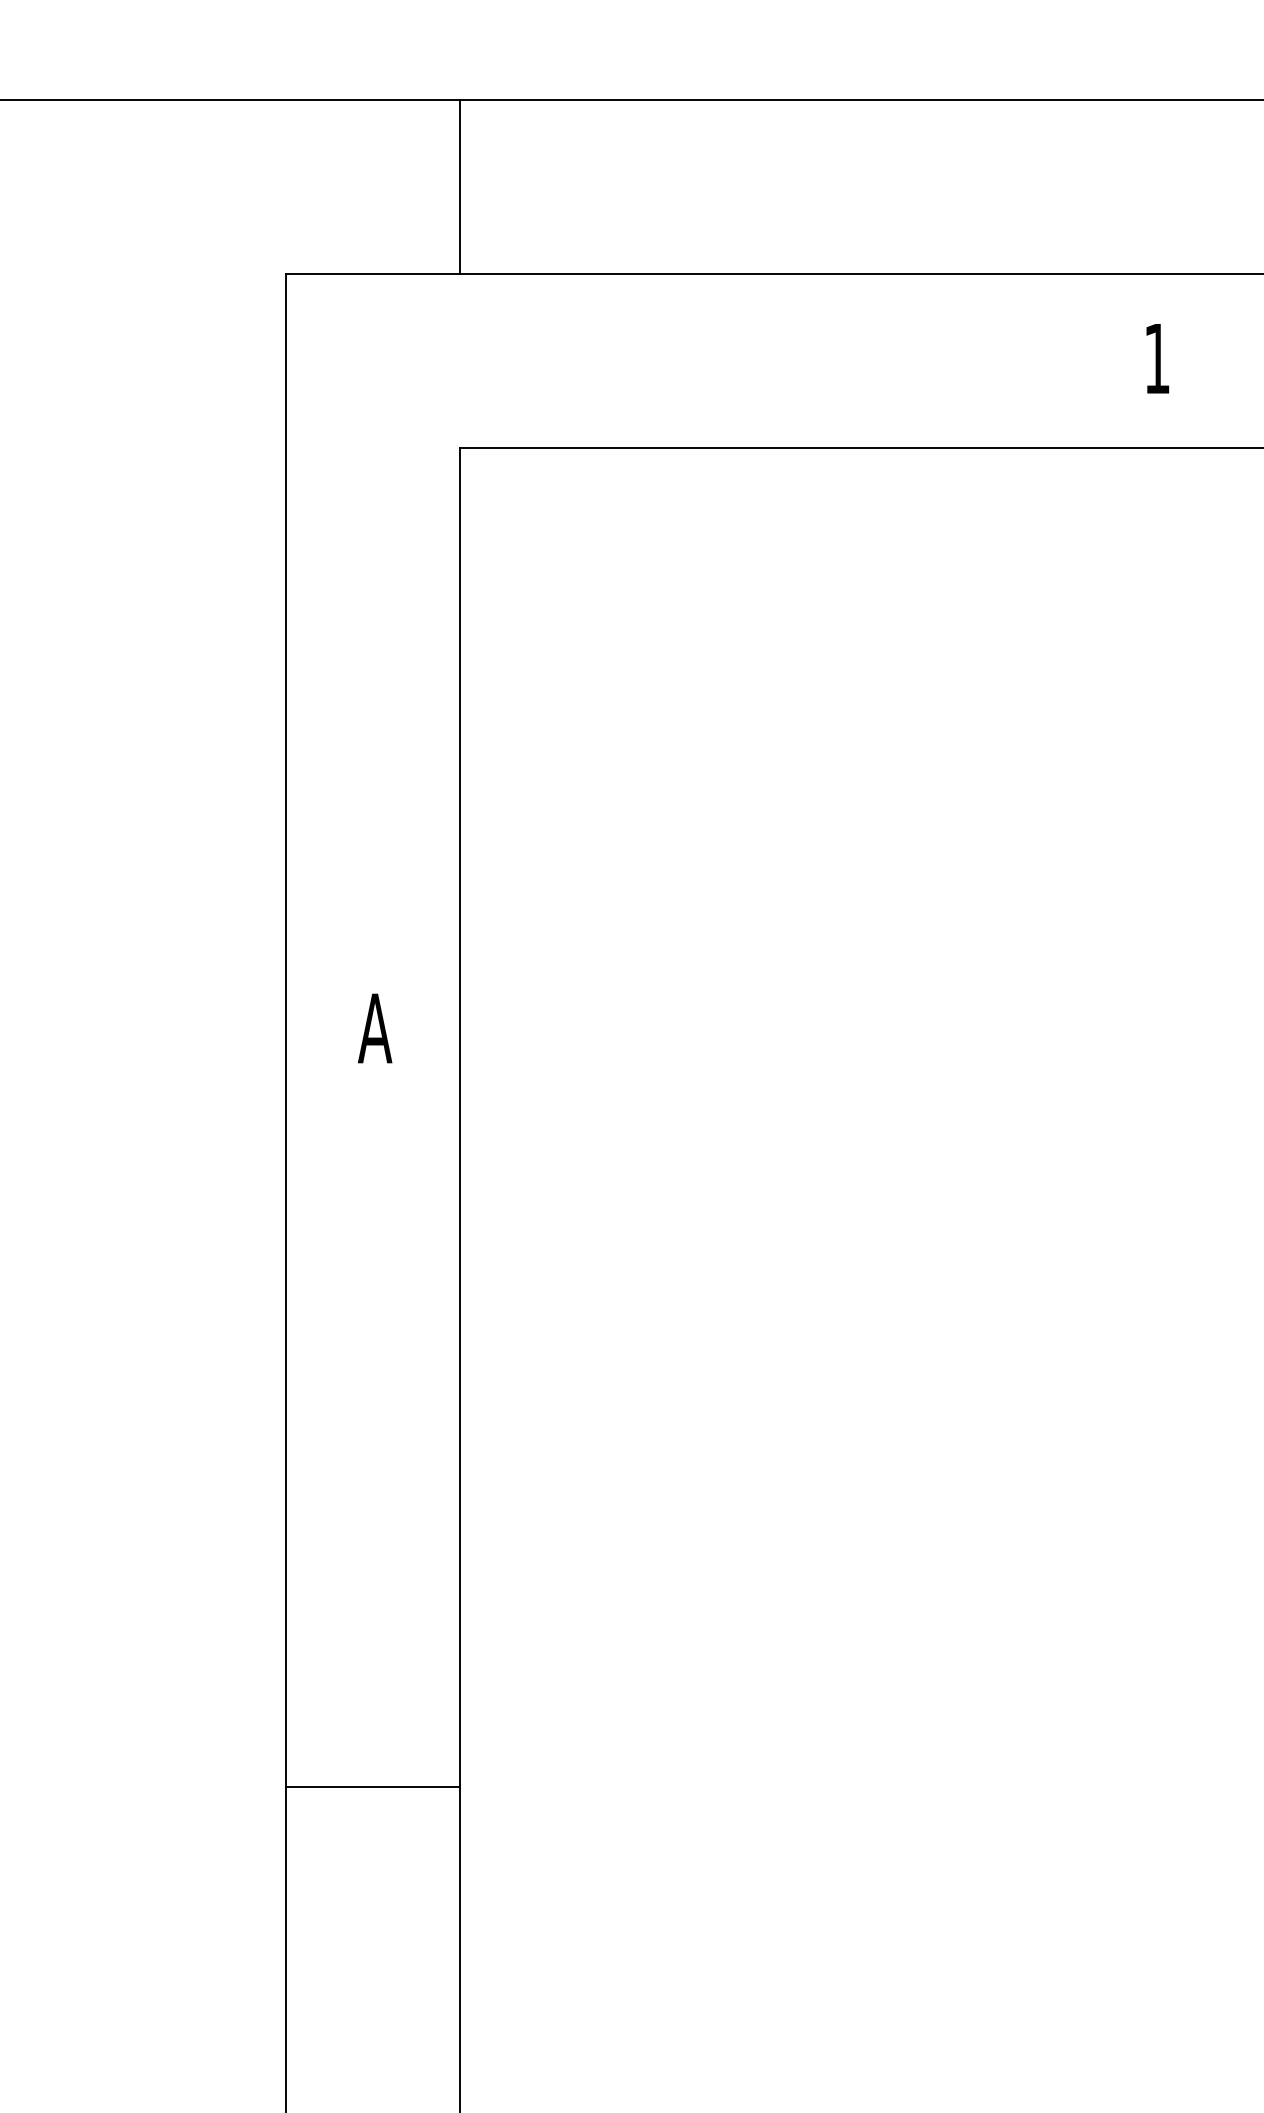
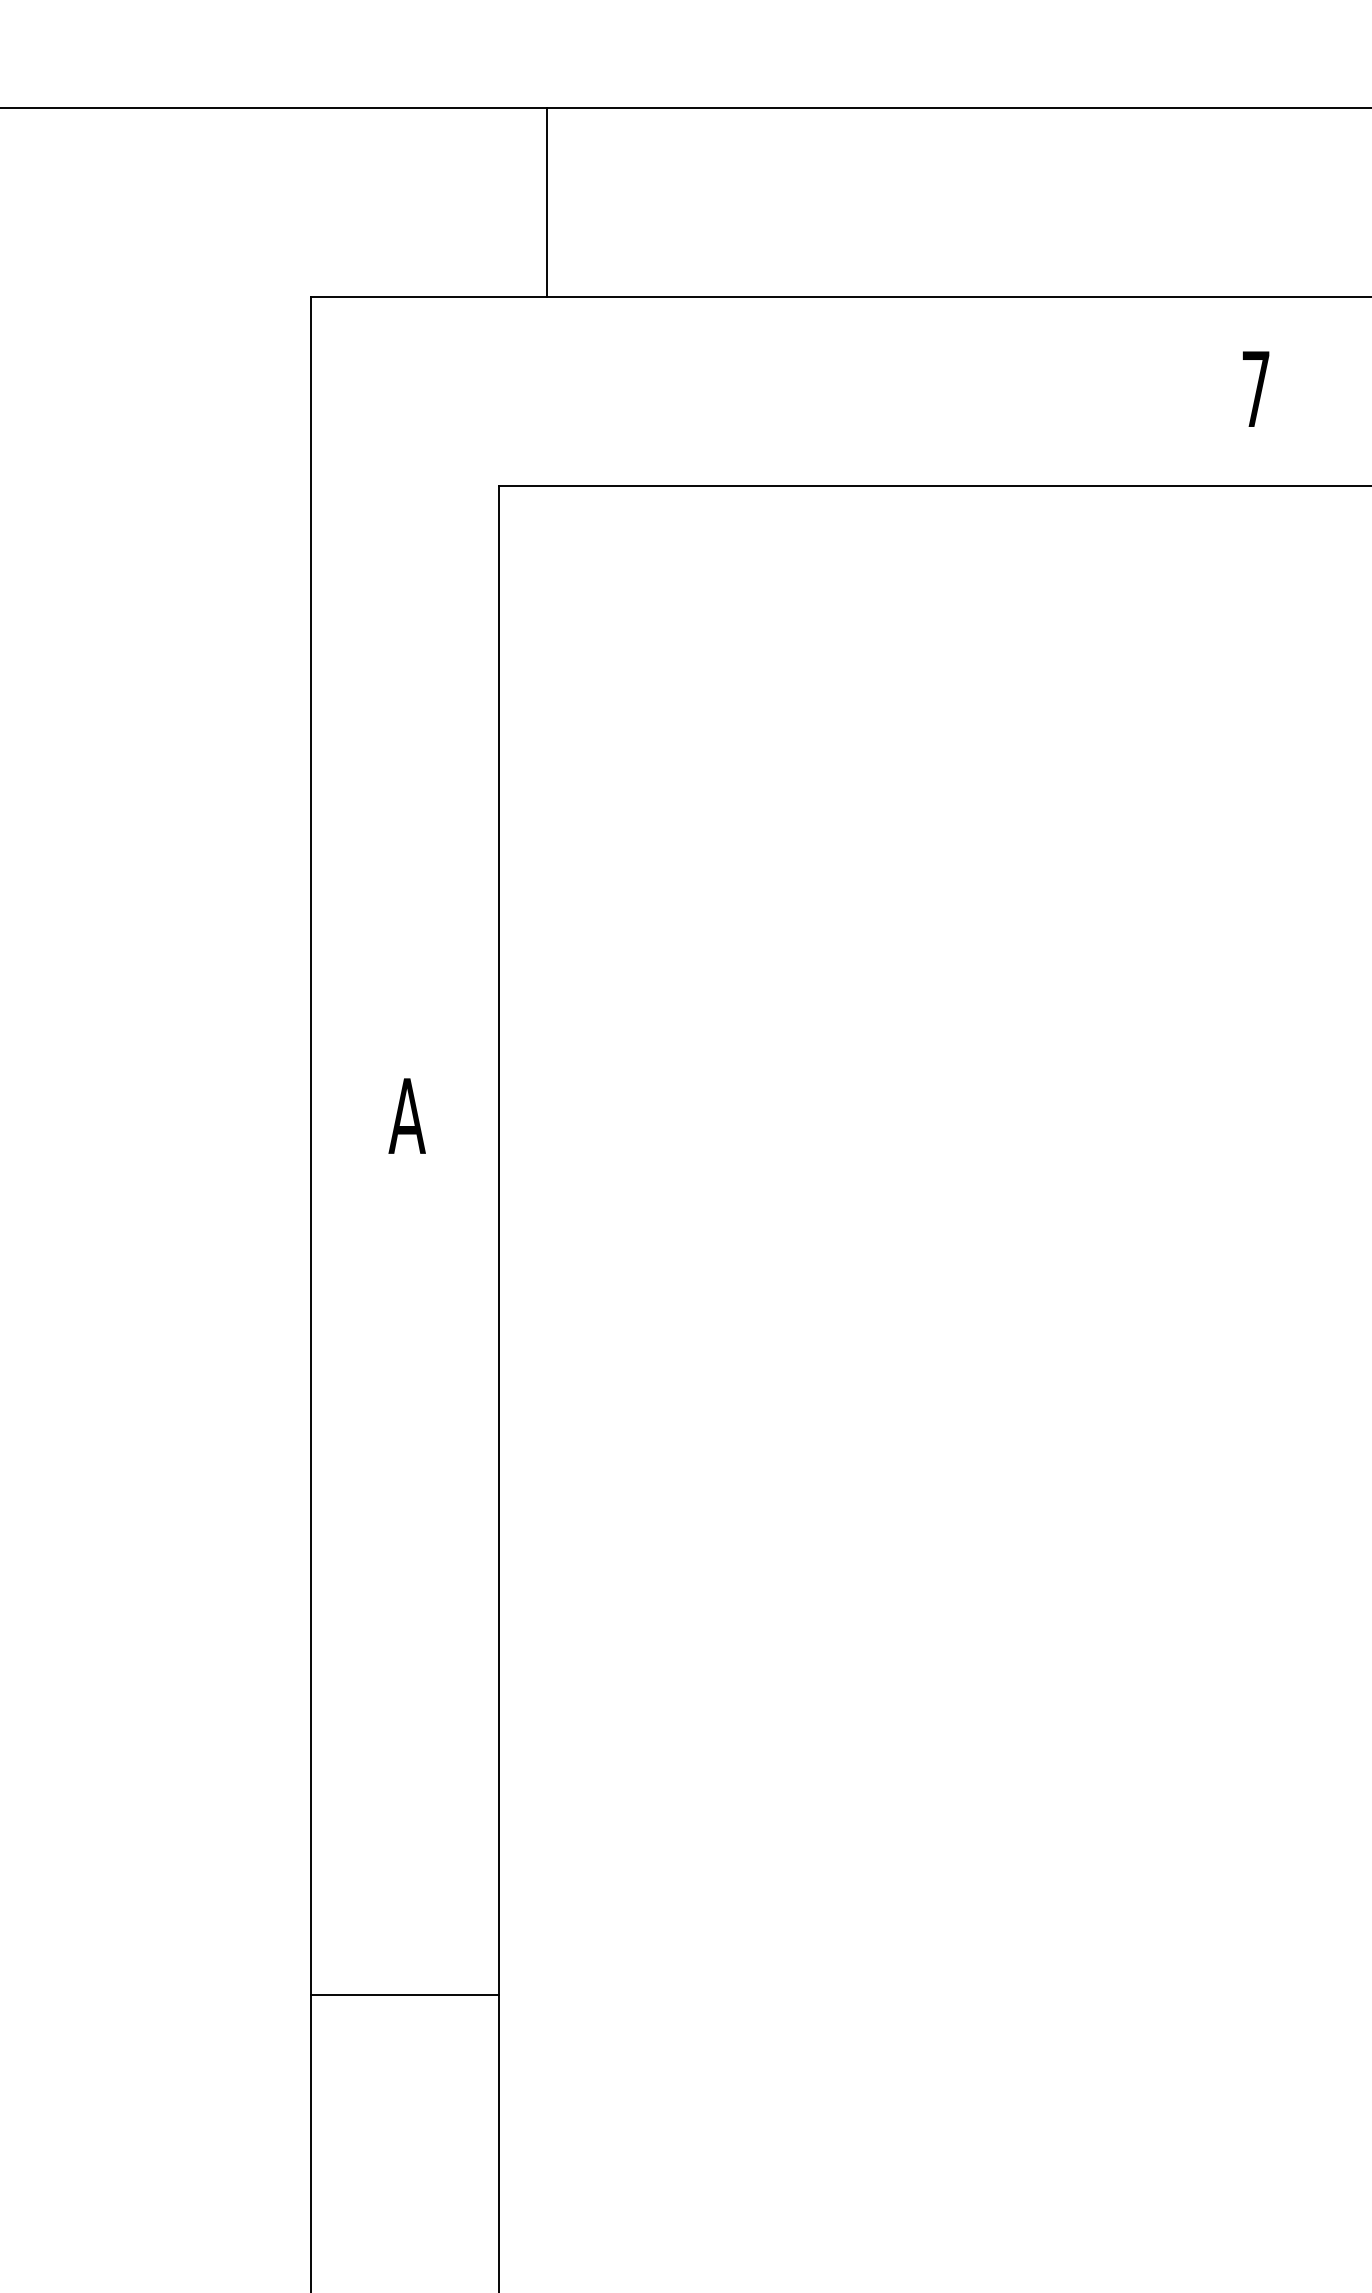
line: (460, 186) -> (547, 202), moved
text: (1156, 358) -> (1255, 388), 1 -> 7
line: (372, 1786) -> (404, 1994), moved

